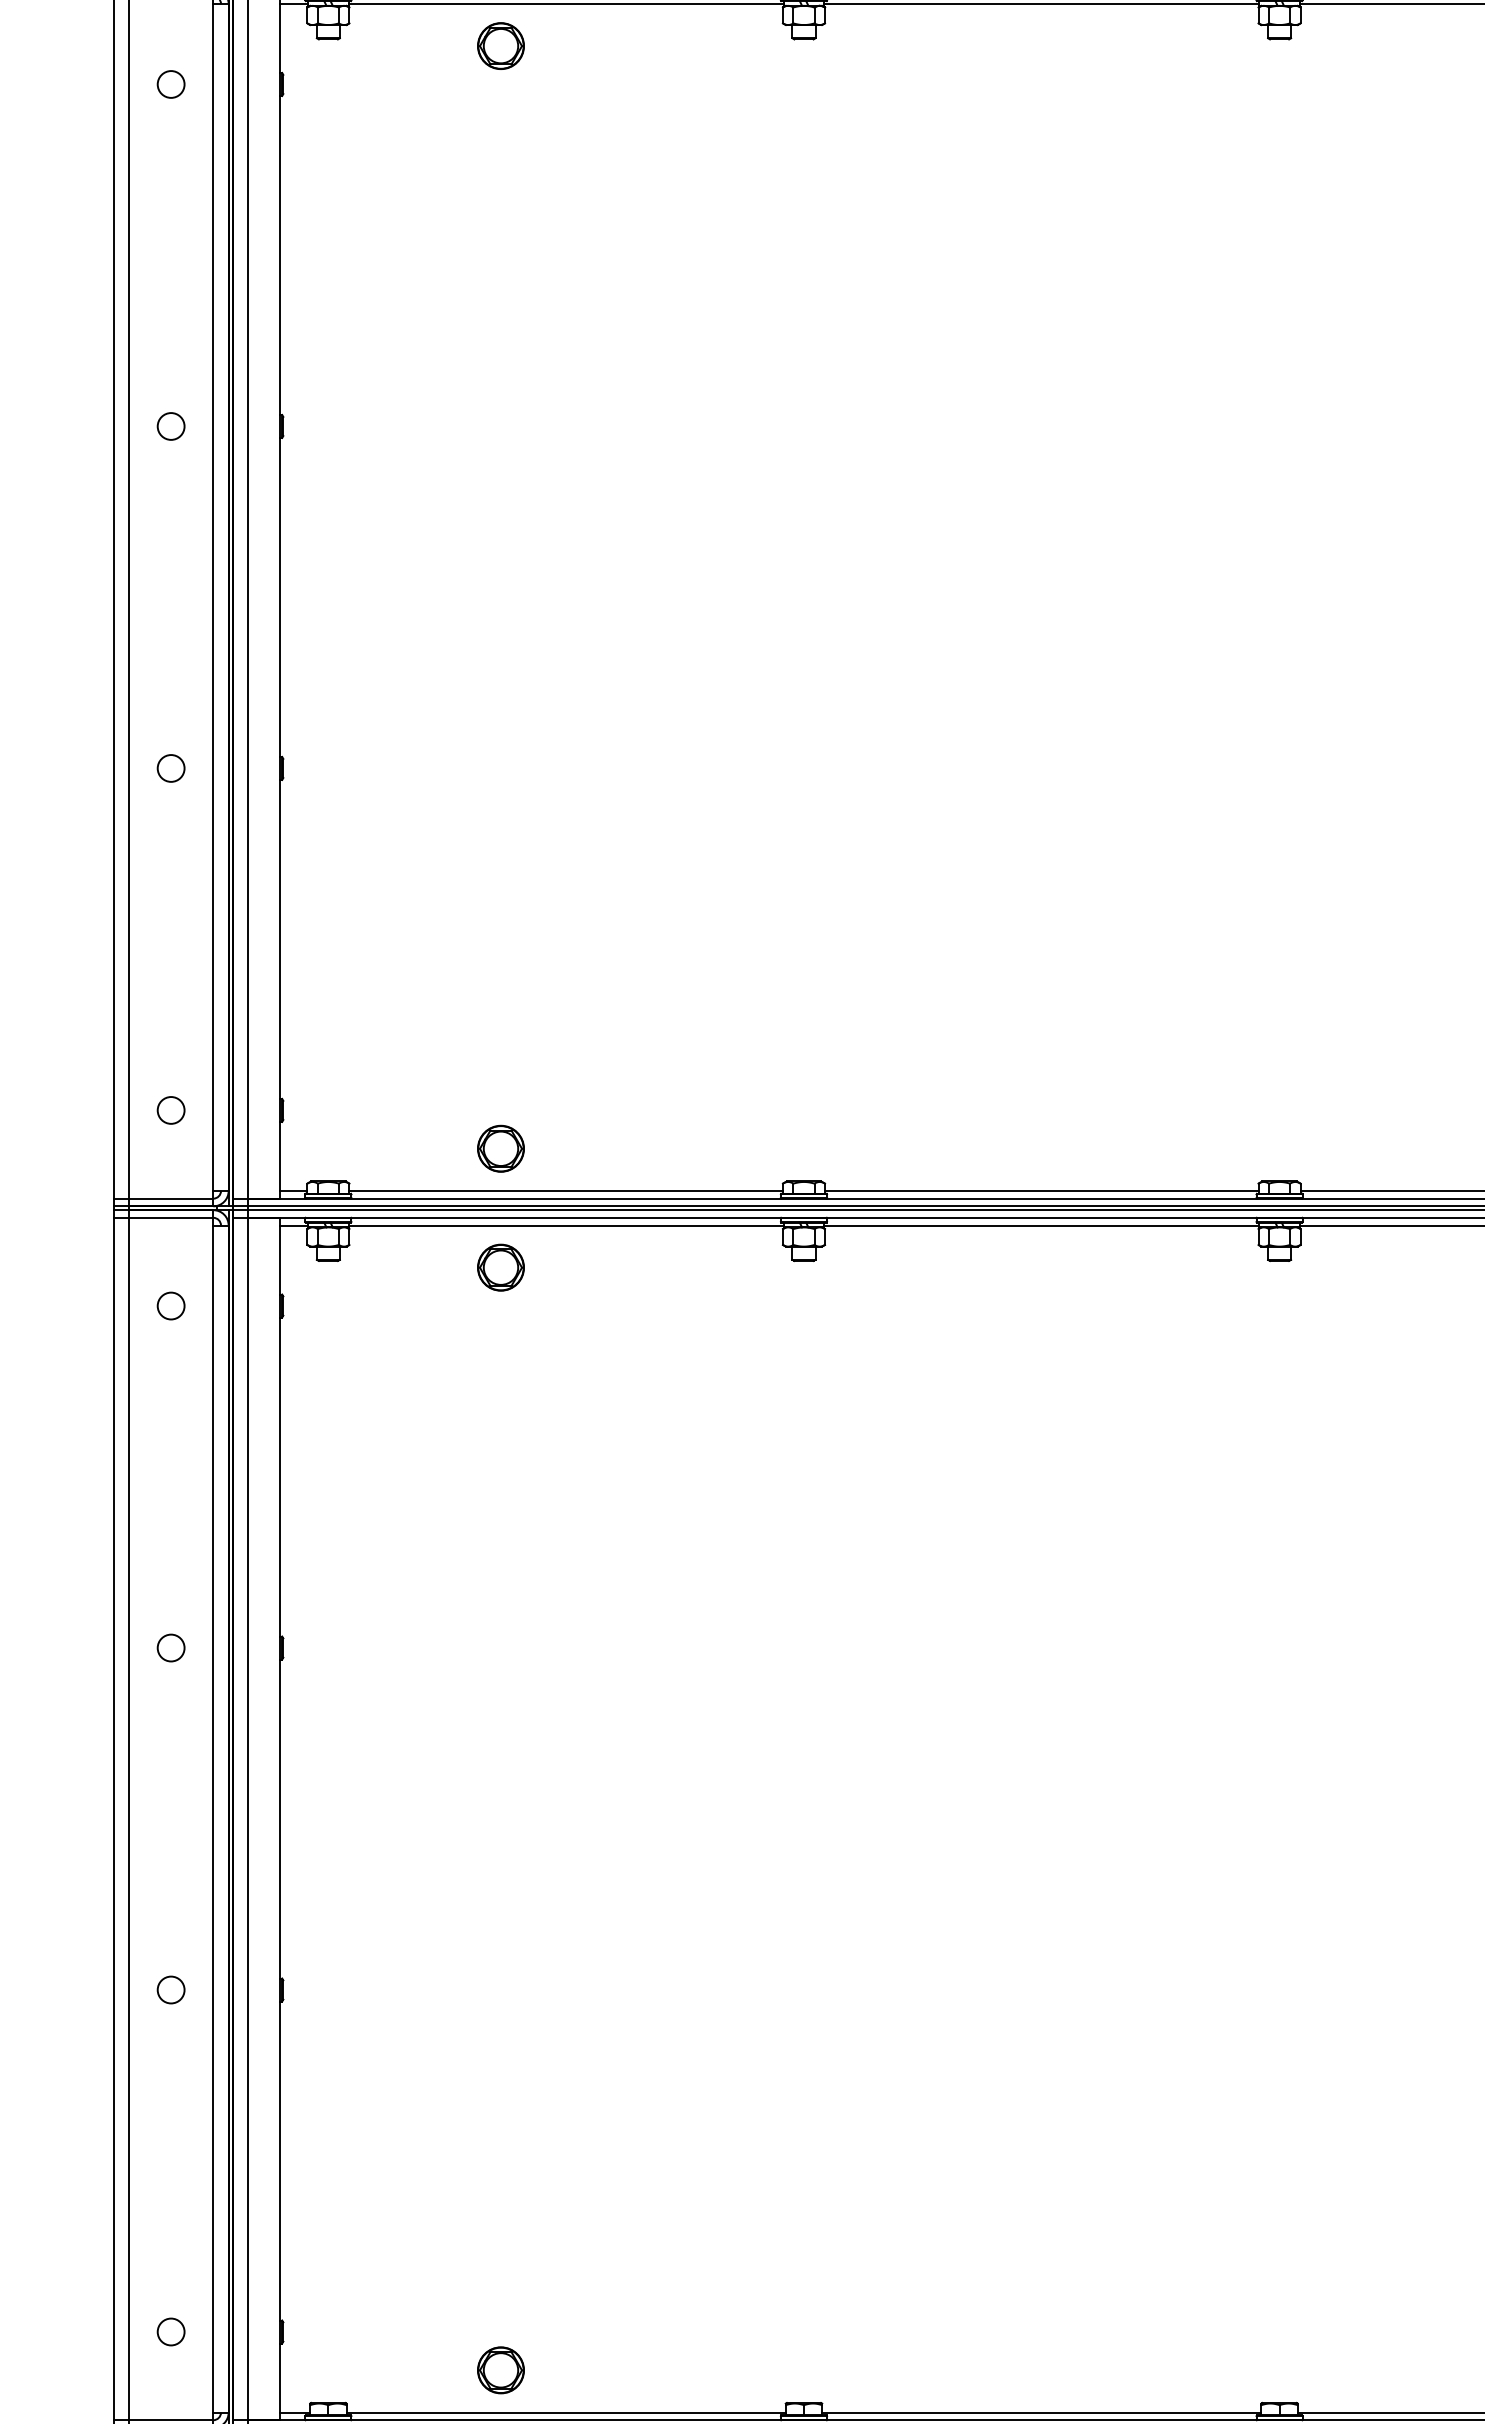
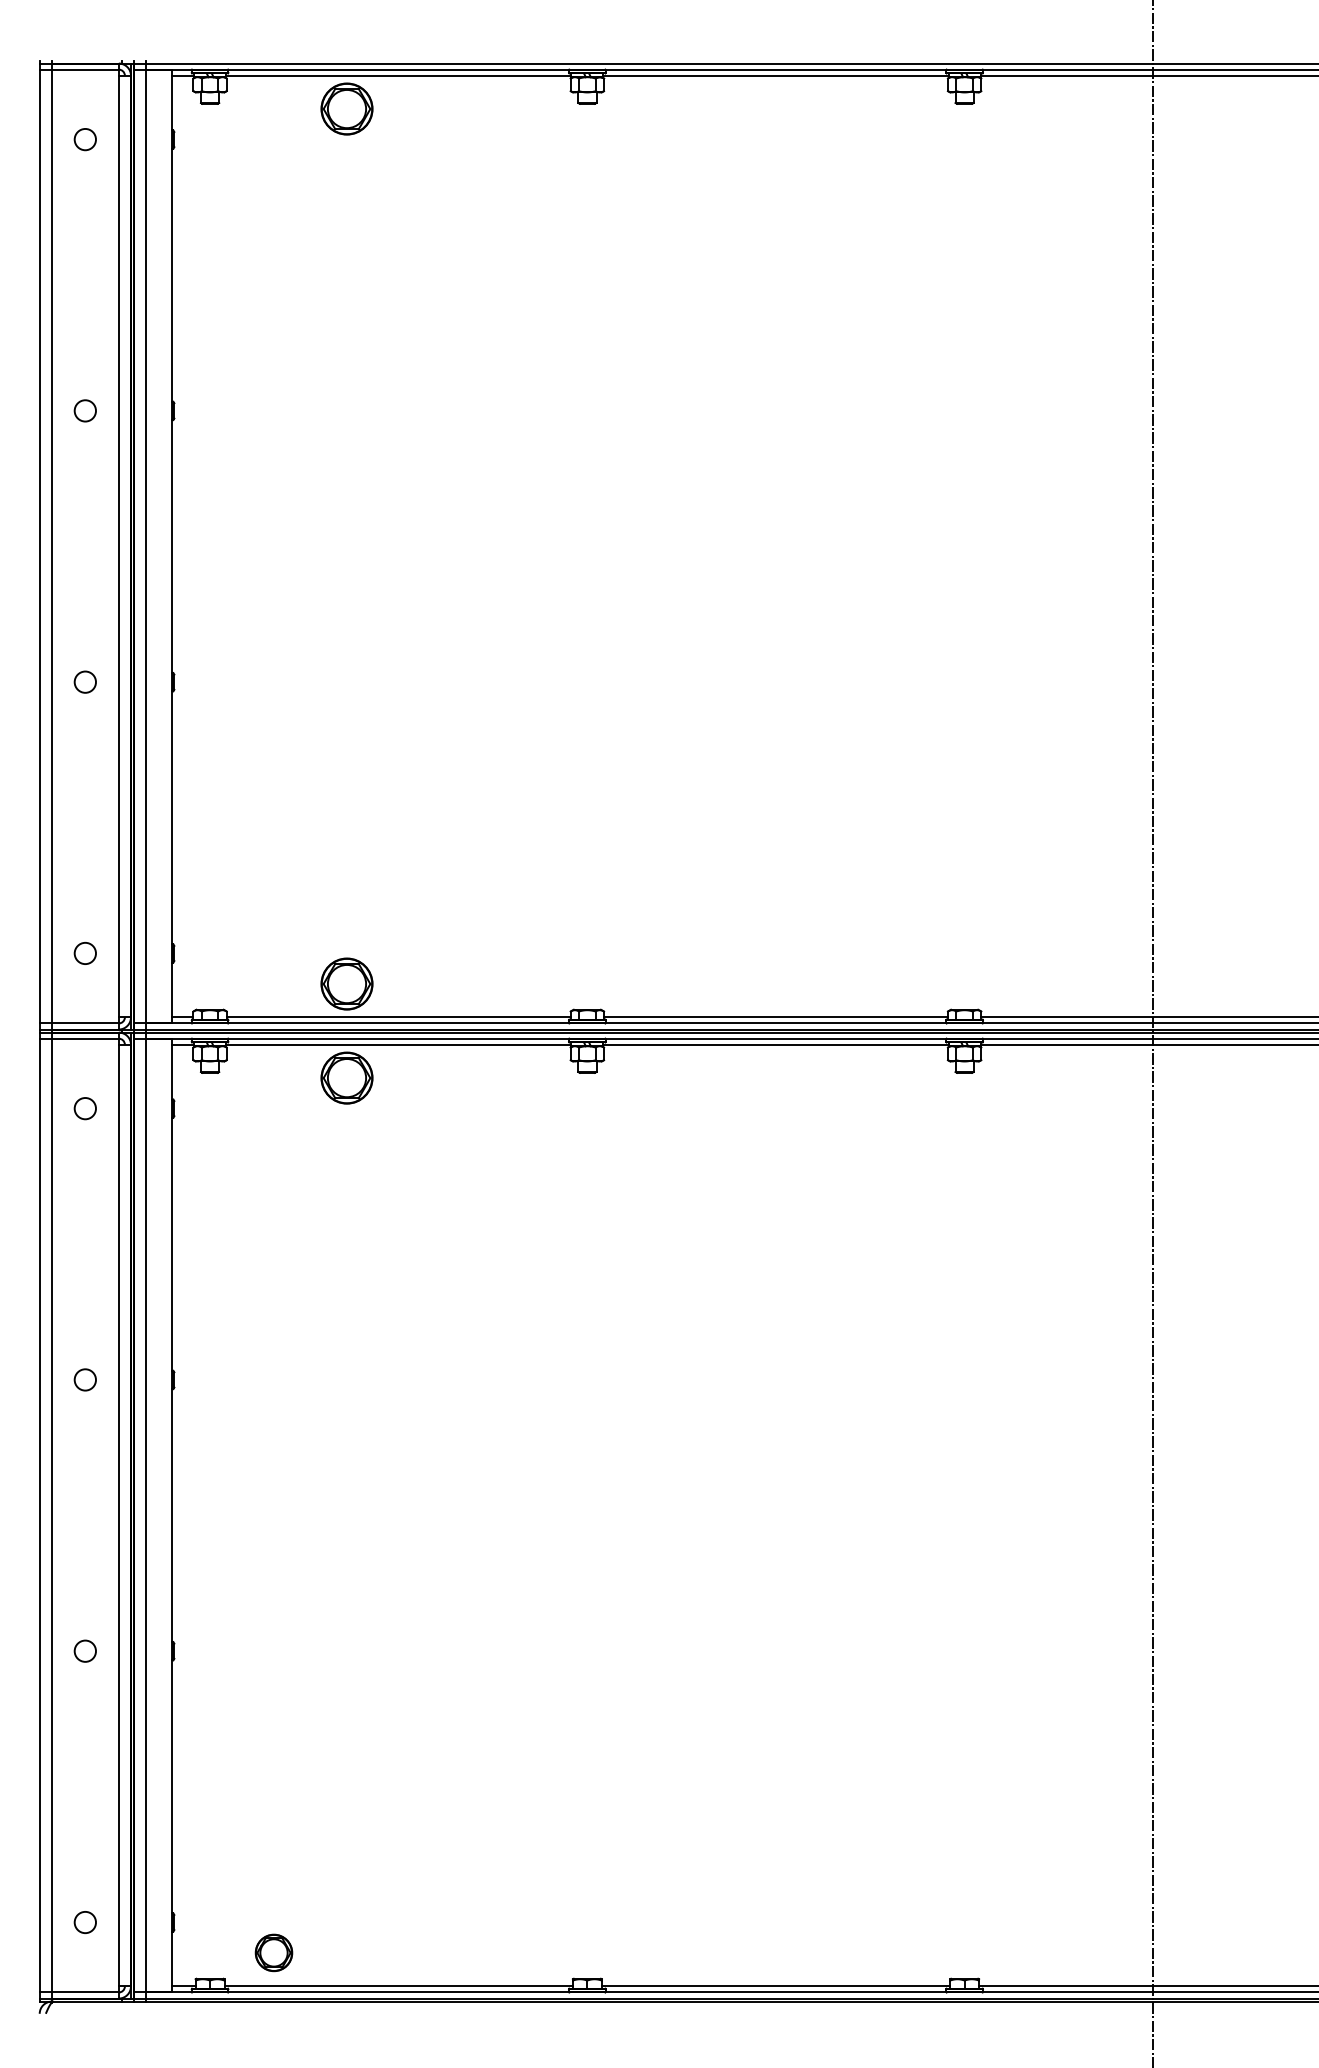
part: (500, 46) -> (346, 109), size x1.4
part: (500, 1148) -> (346, 983), size x1.4
part: (500, 1268) -> (346, 1078), size x1.4
part: (500, 2369) -> (273, 1952), moved

